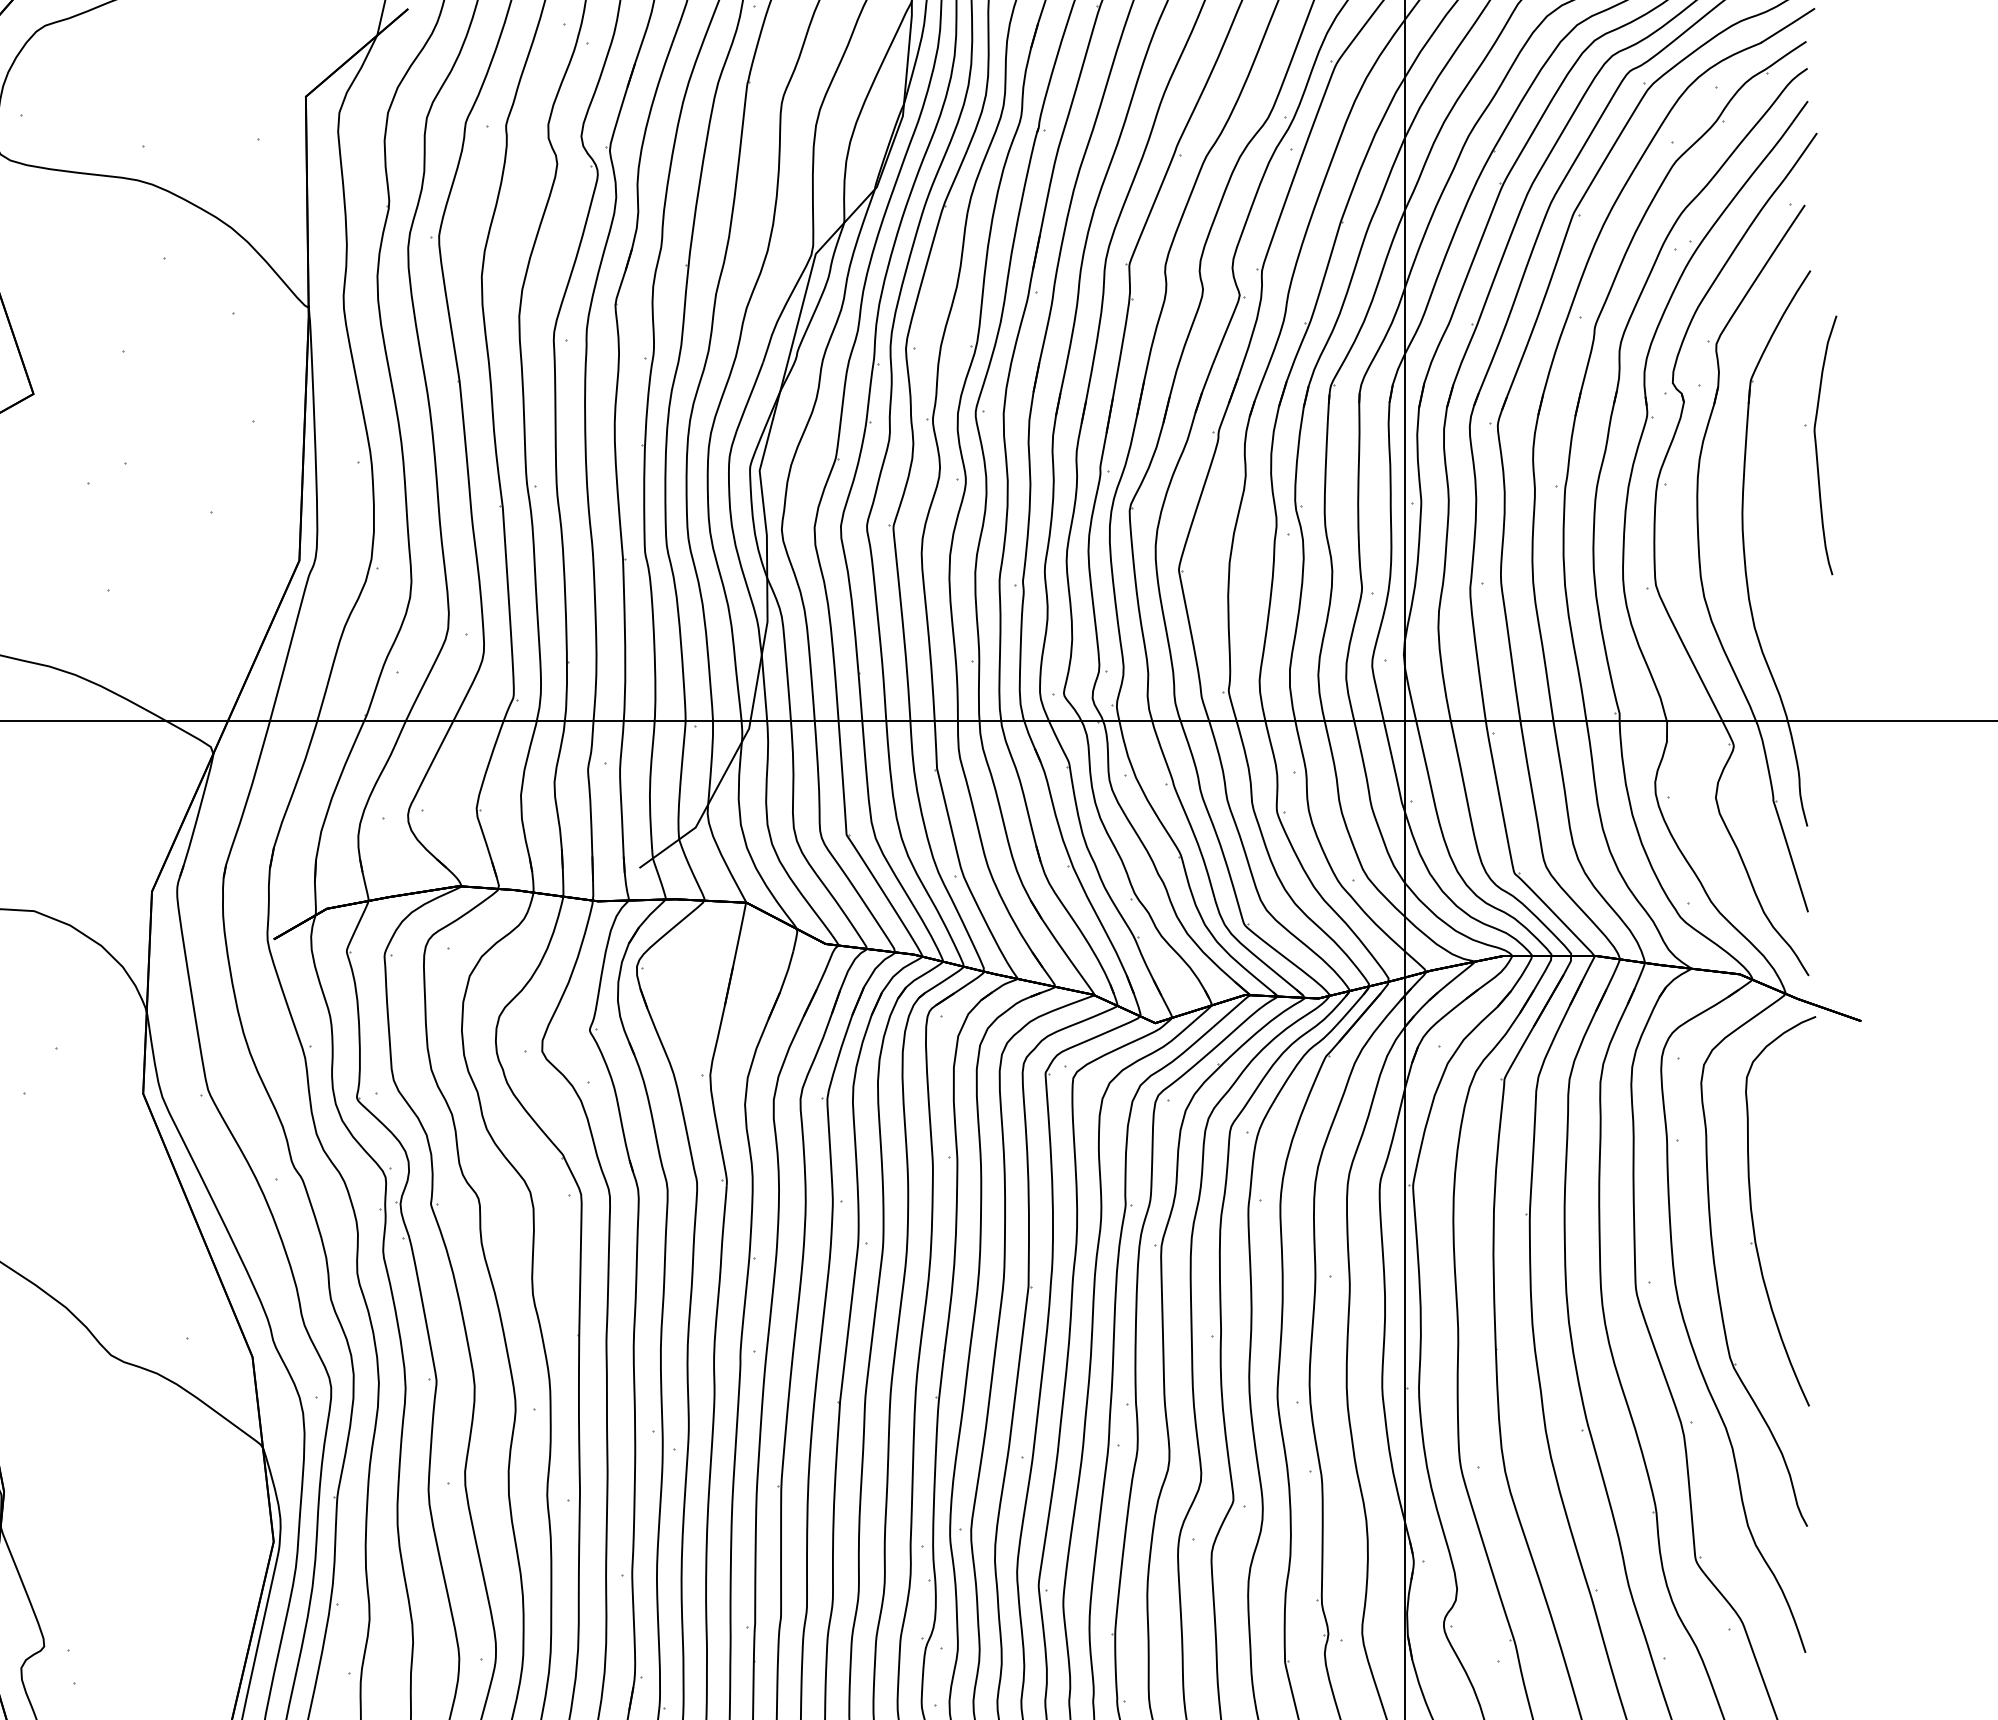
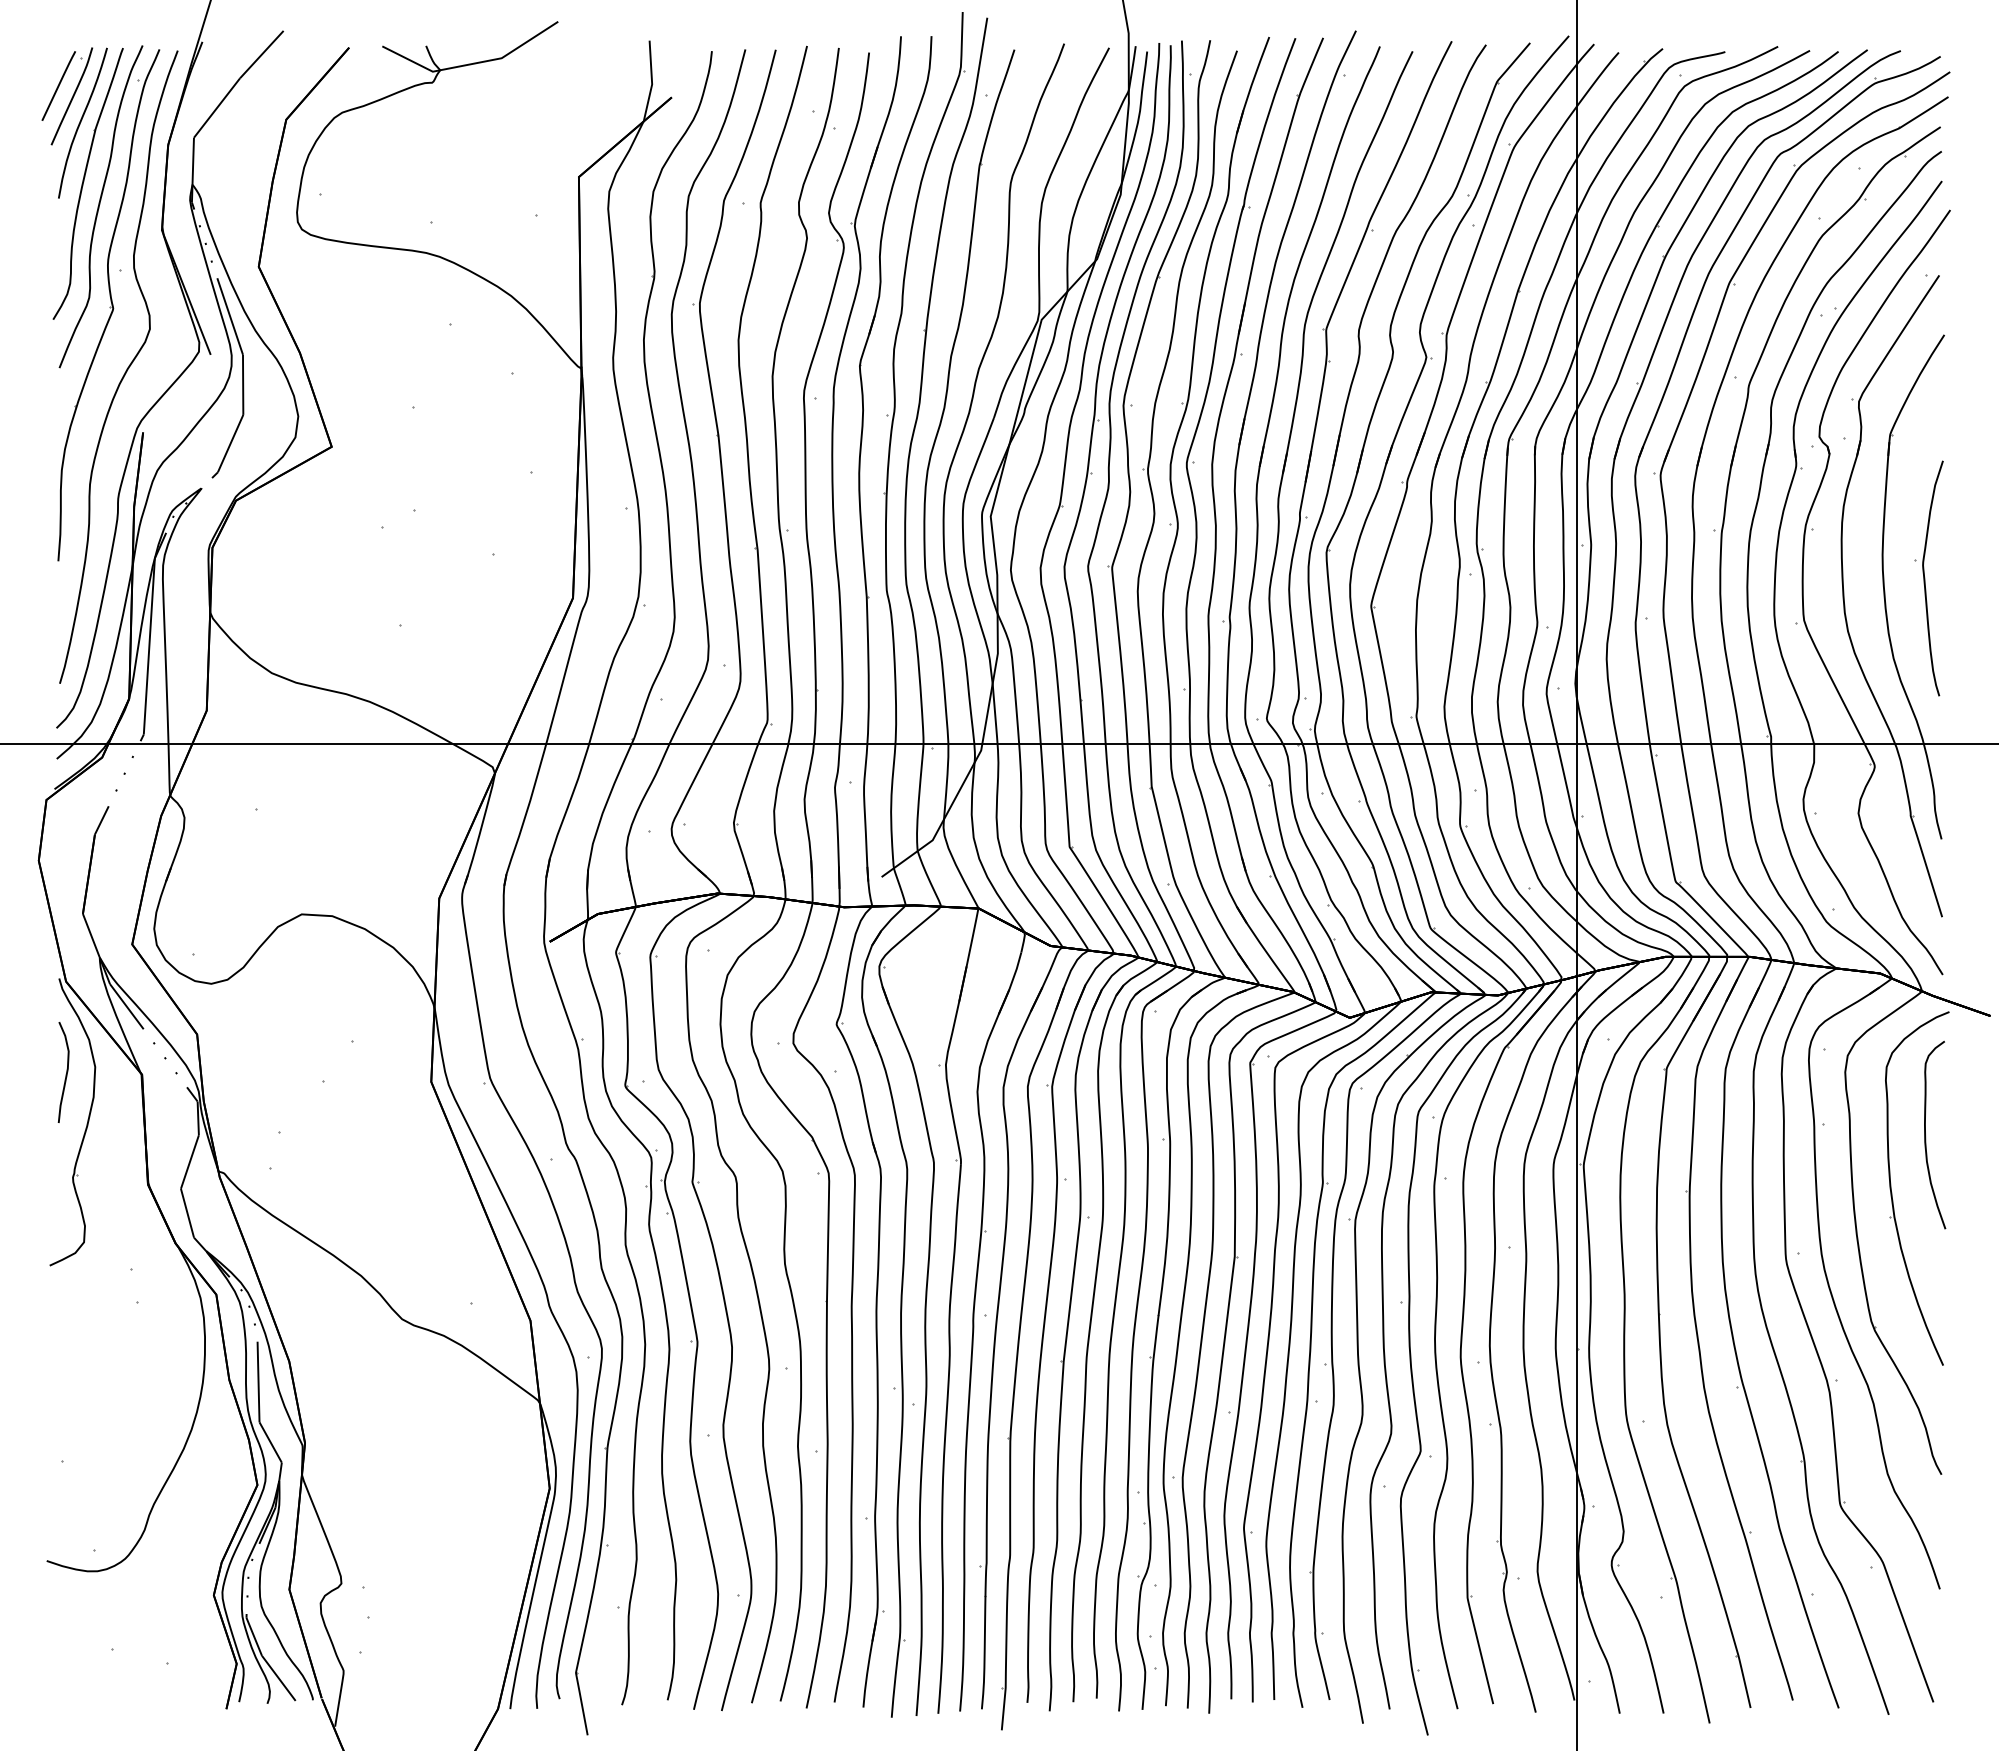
part: (1820, 445) -> (1928, 578), moved
curve: (1790, 1155) -> (1926, 1137), added

